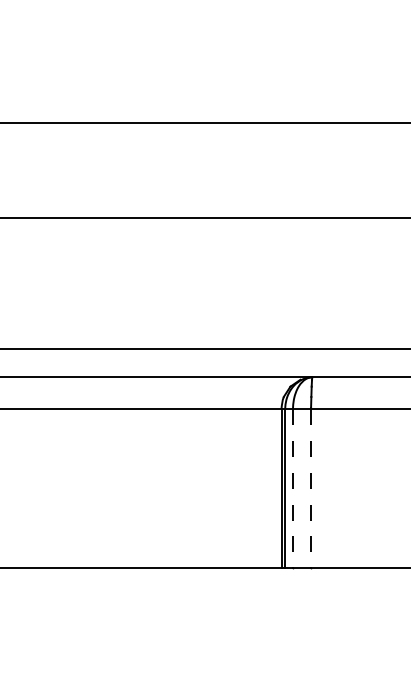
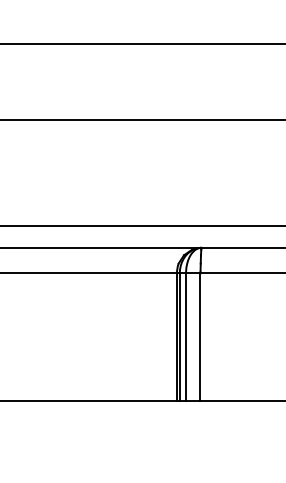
line: (293, 488) -> (186, 336), dashed -> solid
line: (311, 488) -> (200, 336), dashed -> solid

